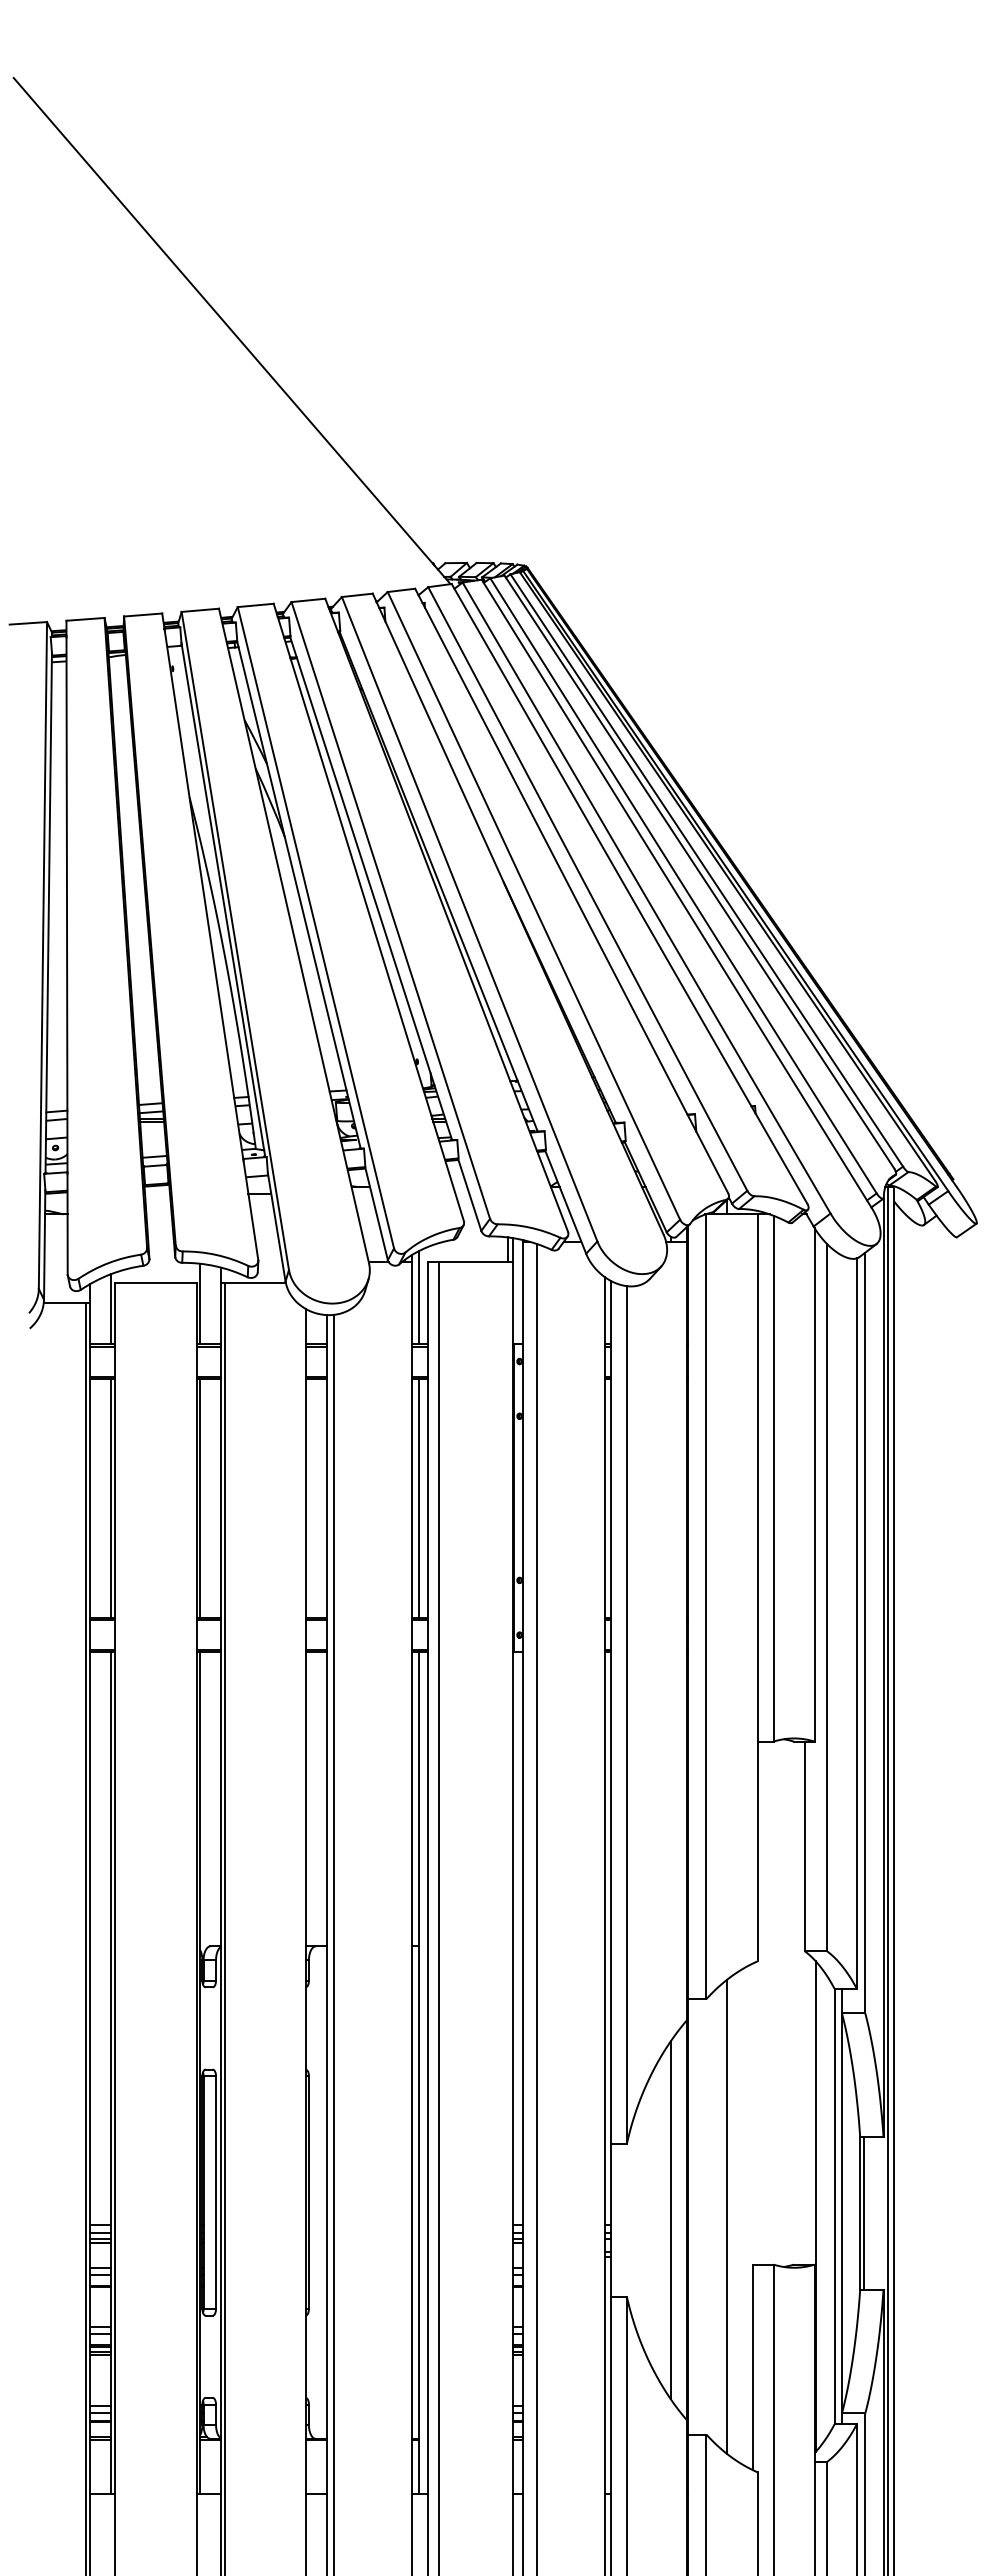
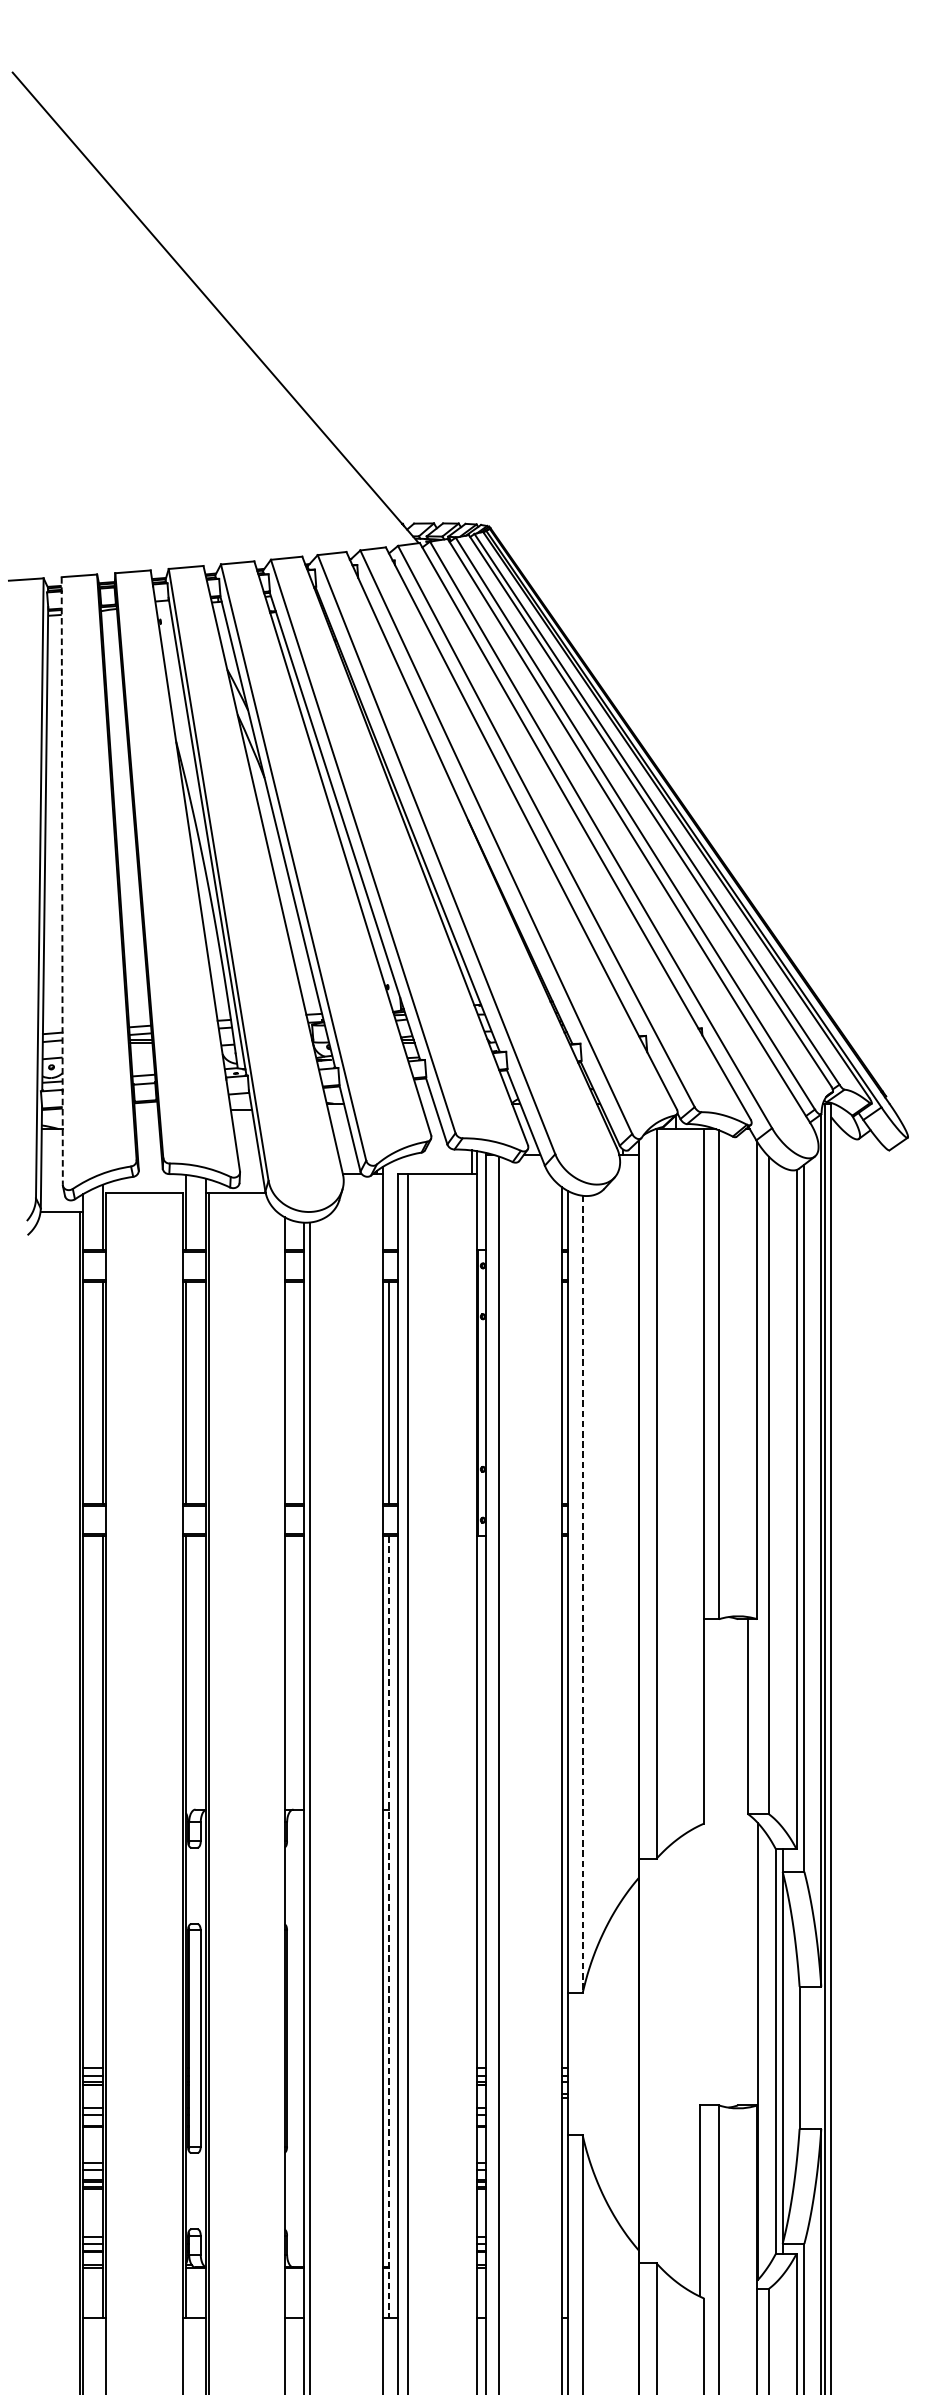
line: (67, 947) -> (62, 880), solid -> dashed
line: (418, 1297) -> (388, 1206), removed
line: (626, 1715) -> (582, 1594), solid -> dashed
line: (418, 2072) -> (388, 1926), solid -> dashed
line: (863, 2213) -> (802, 2057), removed
line: (726, 2216) -> (675, 2060), removed
line: (670, 2220) -> (623, 2064), removed

